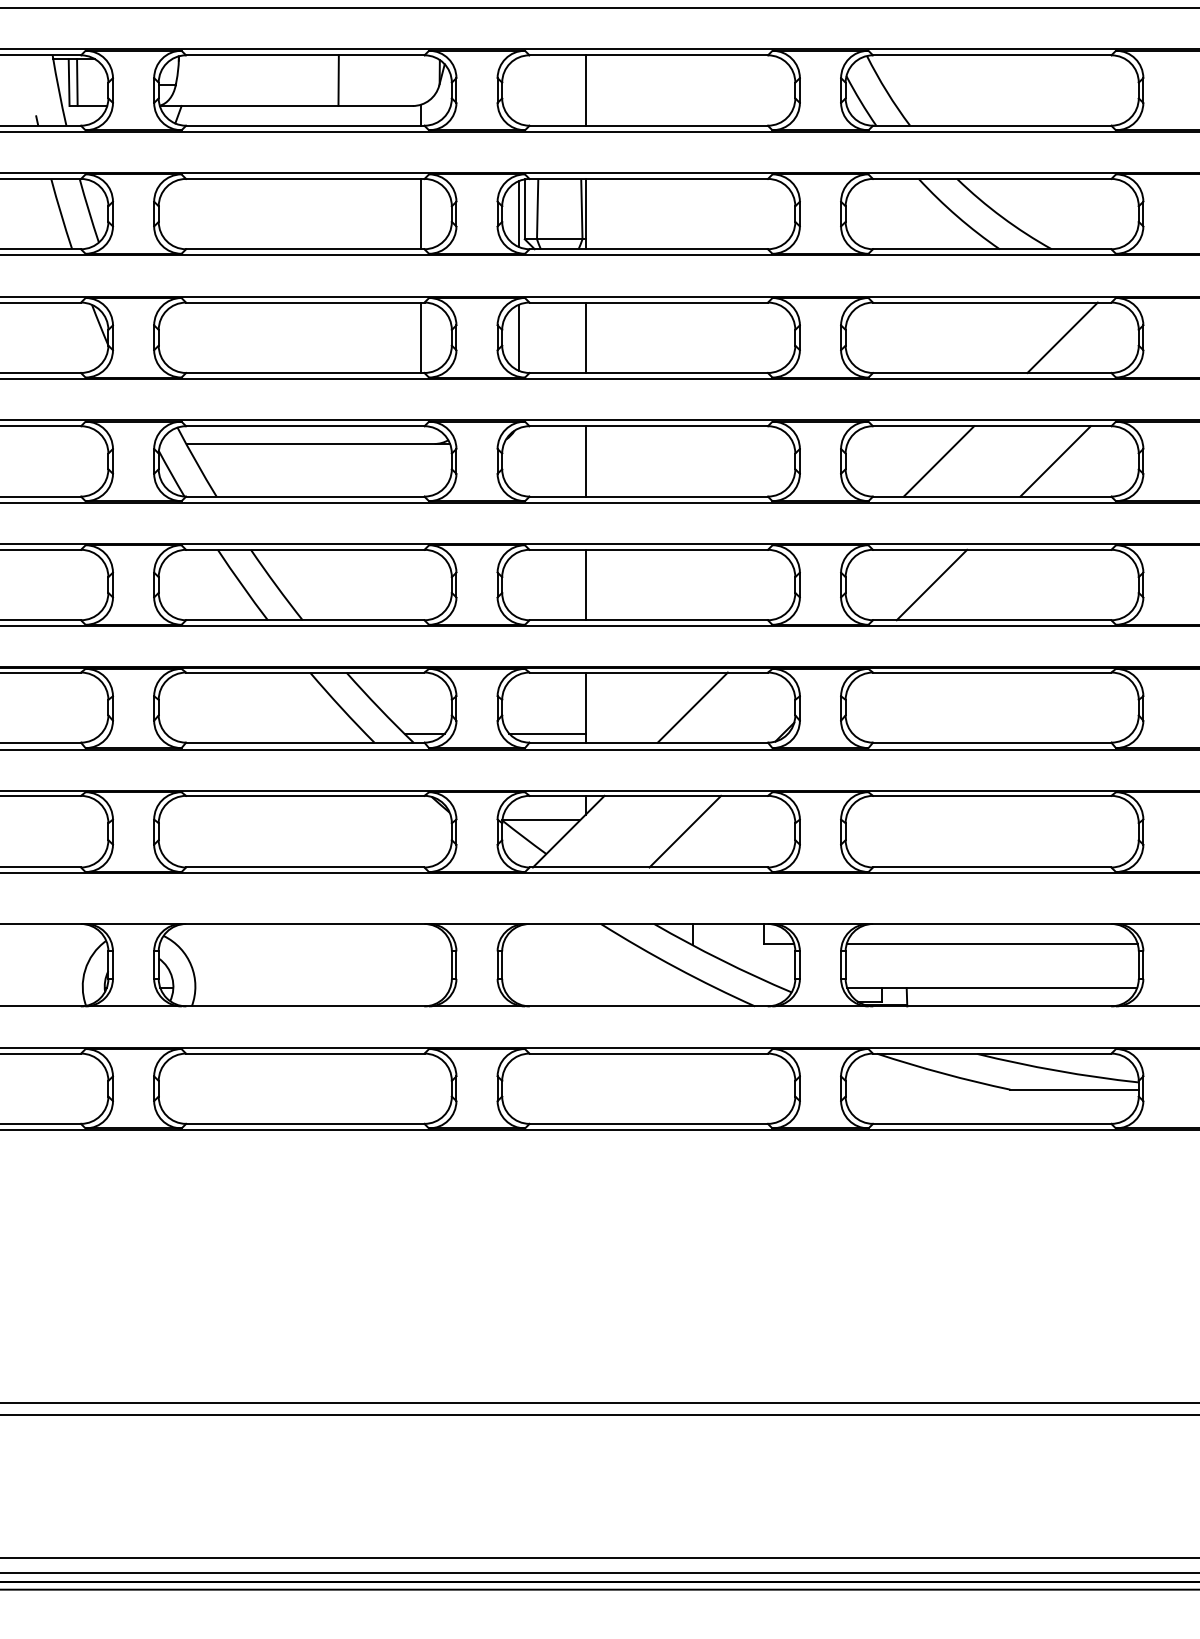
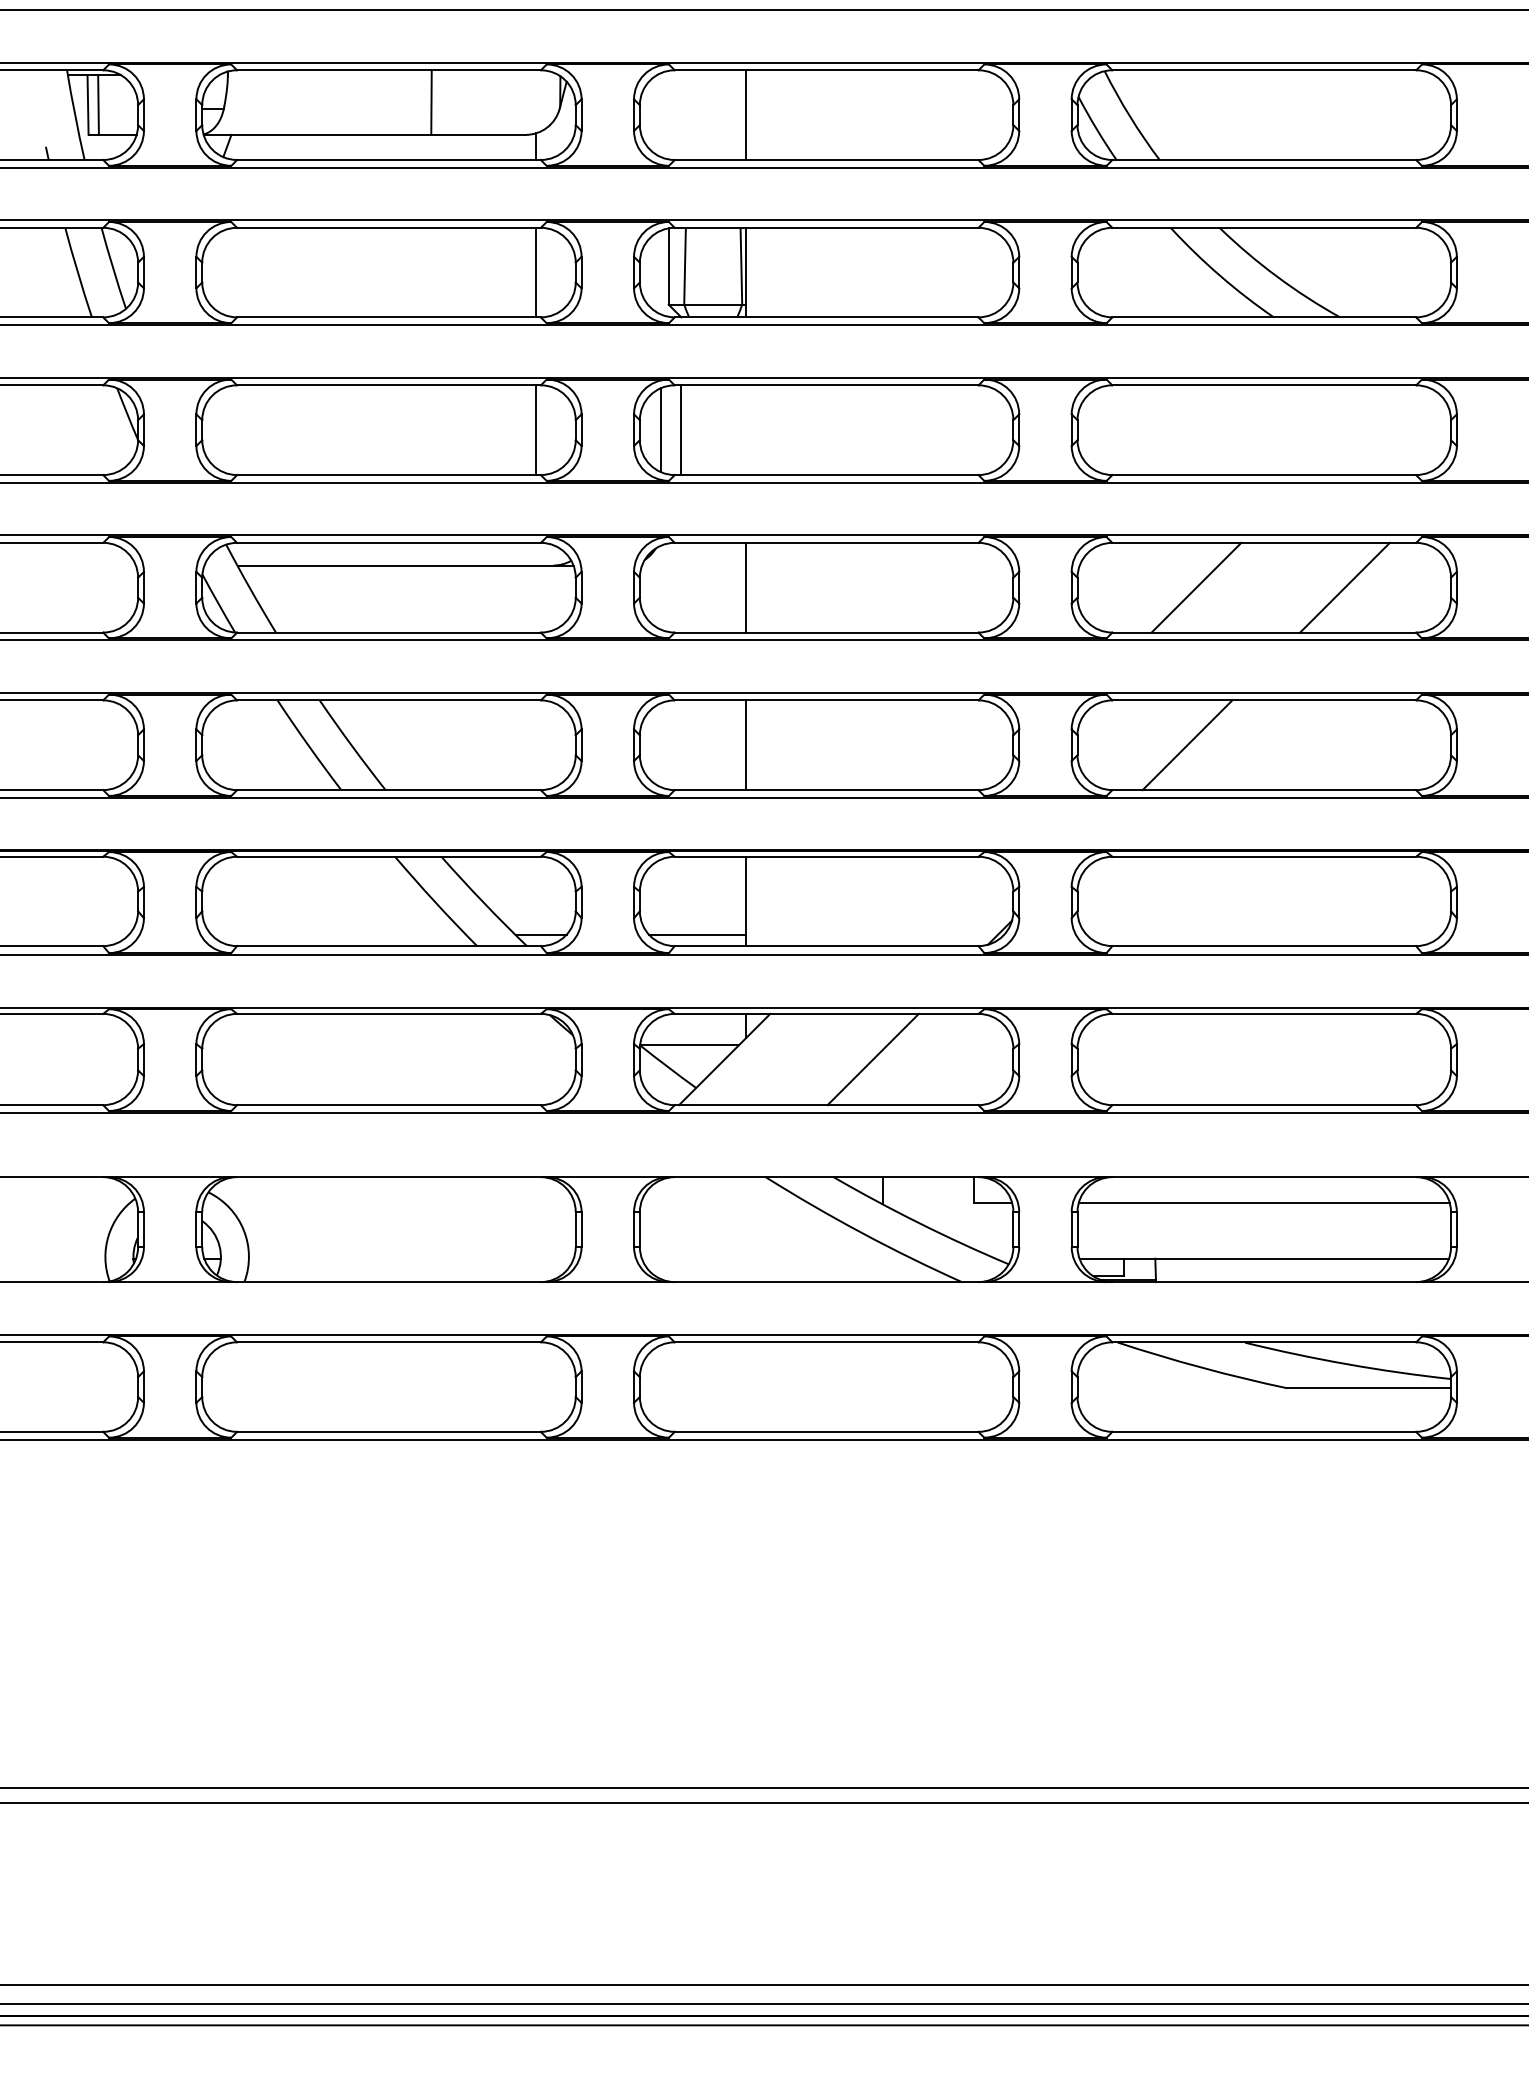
line: (518, 214) -> (660, 272), removed
line: (585, 338) -> (681, 430), moved
line: (1062, 338) -> (1353, 430), removed
line: (692, 707) -> (882, 901), removed

